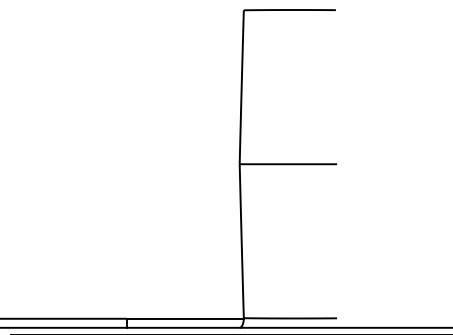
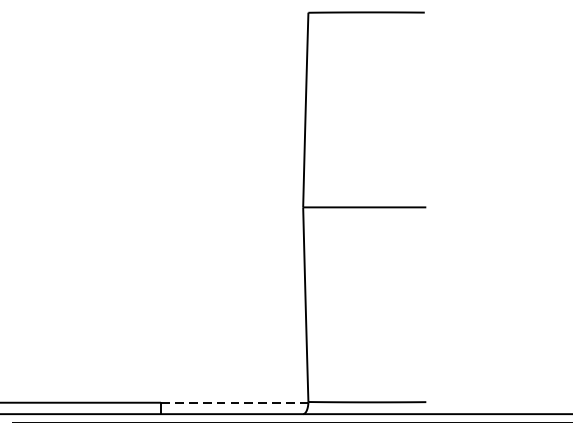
line: (186, 318) -> (235, 402), solid -> dashed

